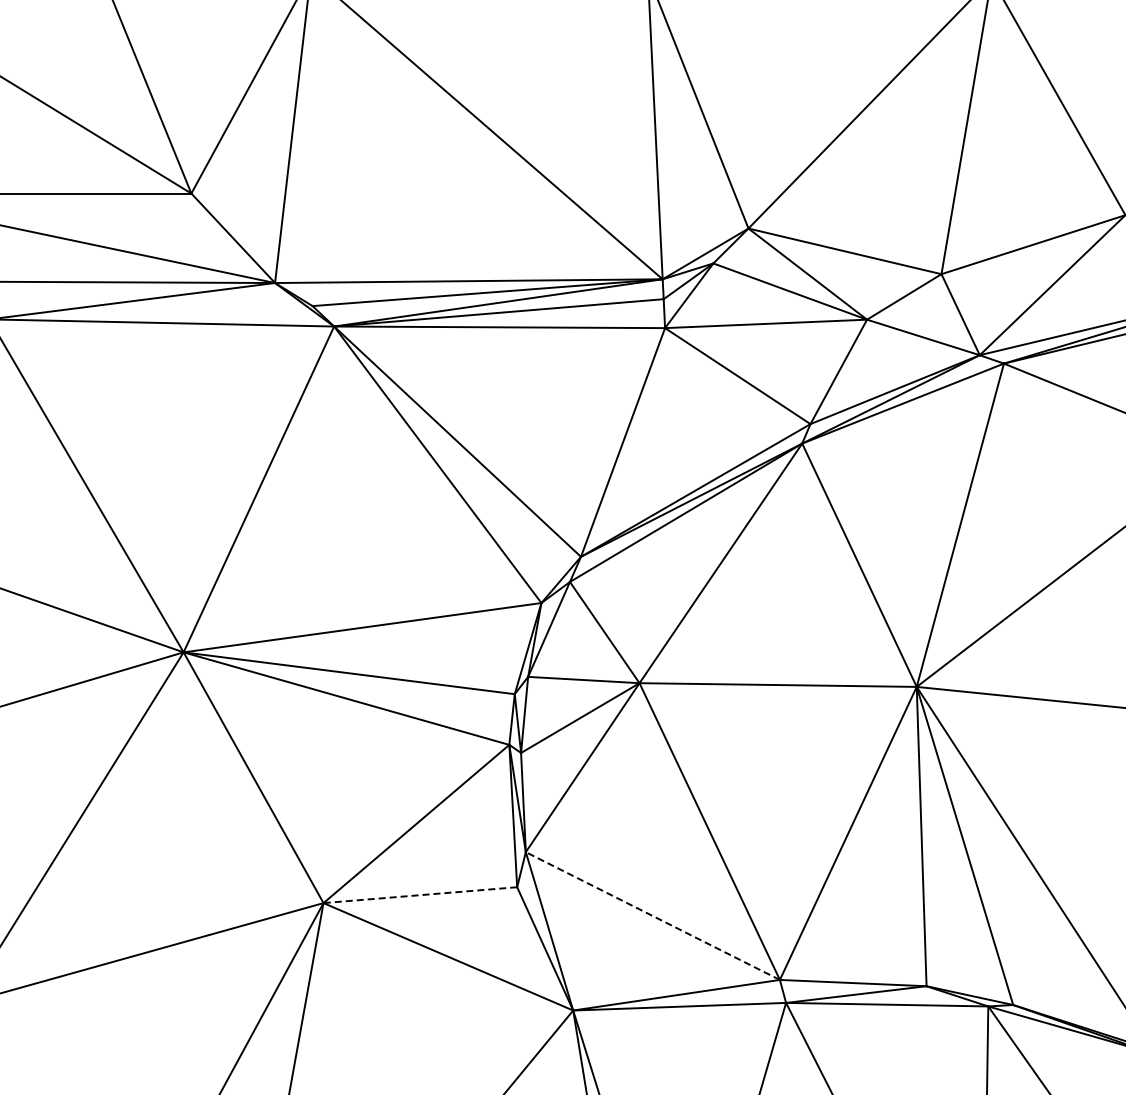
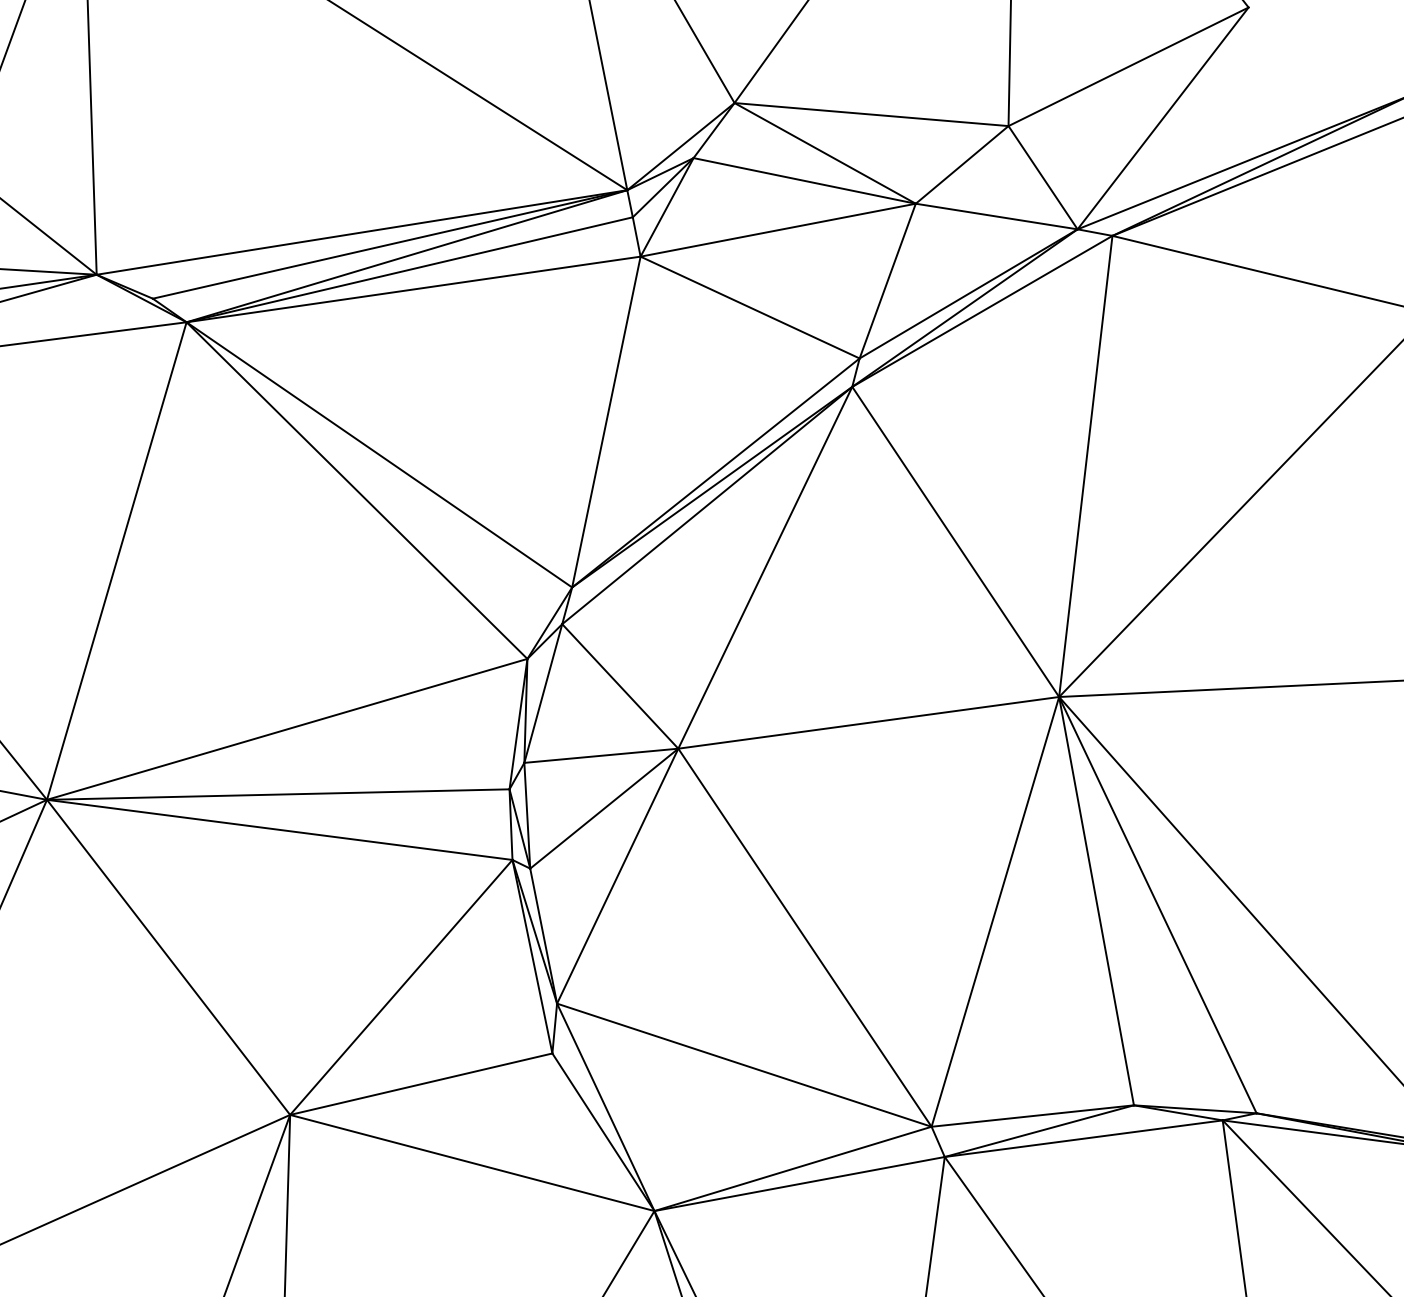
line: (419, 895) -> (420, 1084), dashed -> solid
line: (652, 915) -> (743, 1064), dashed -> solid

